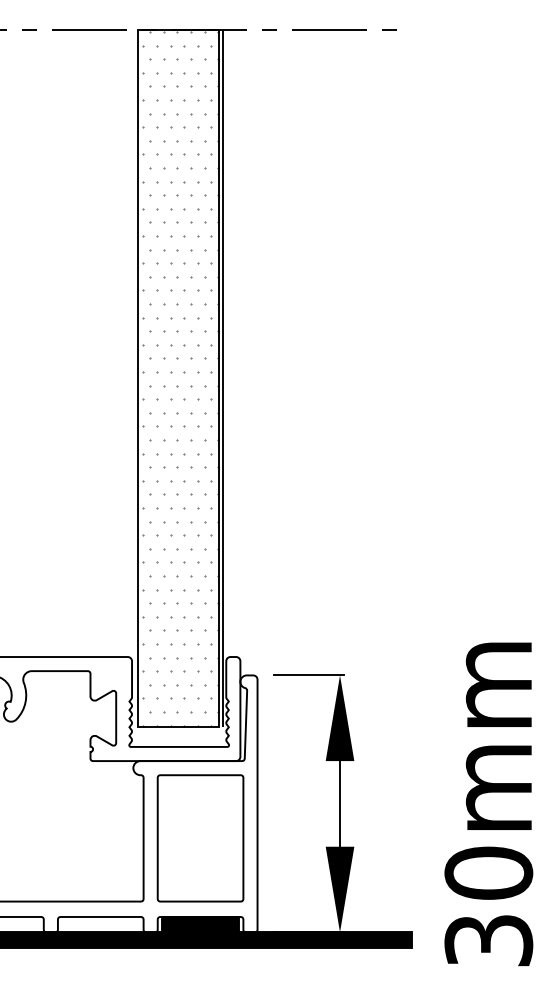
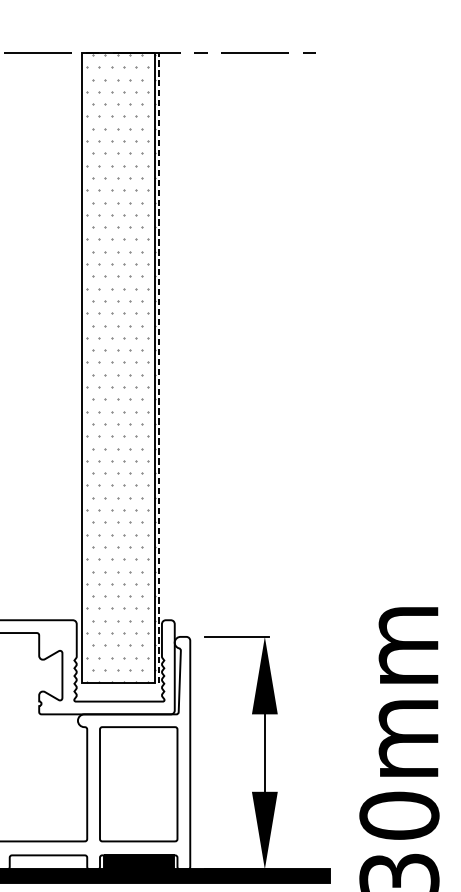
line: (223, 377) -> (159, 367), solid -> dashed

